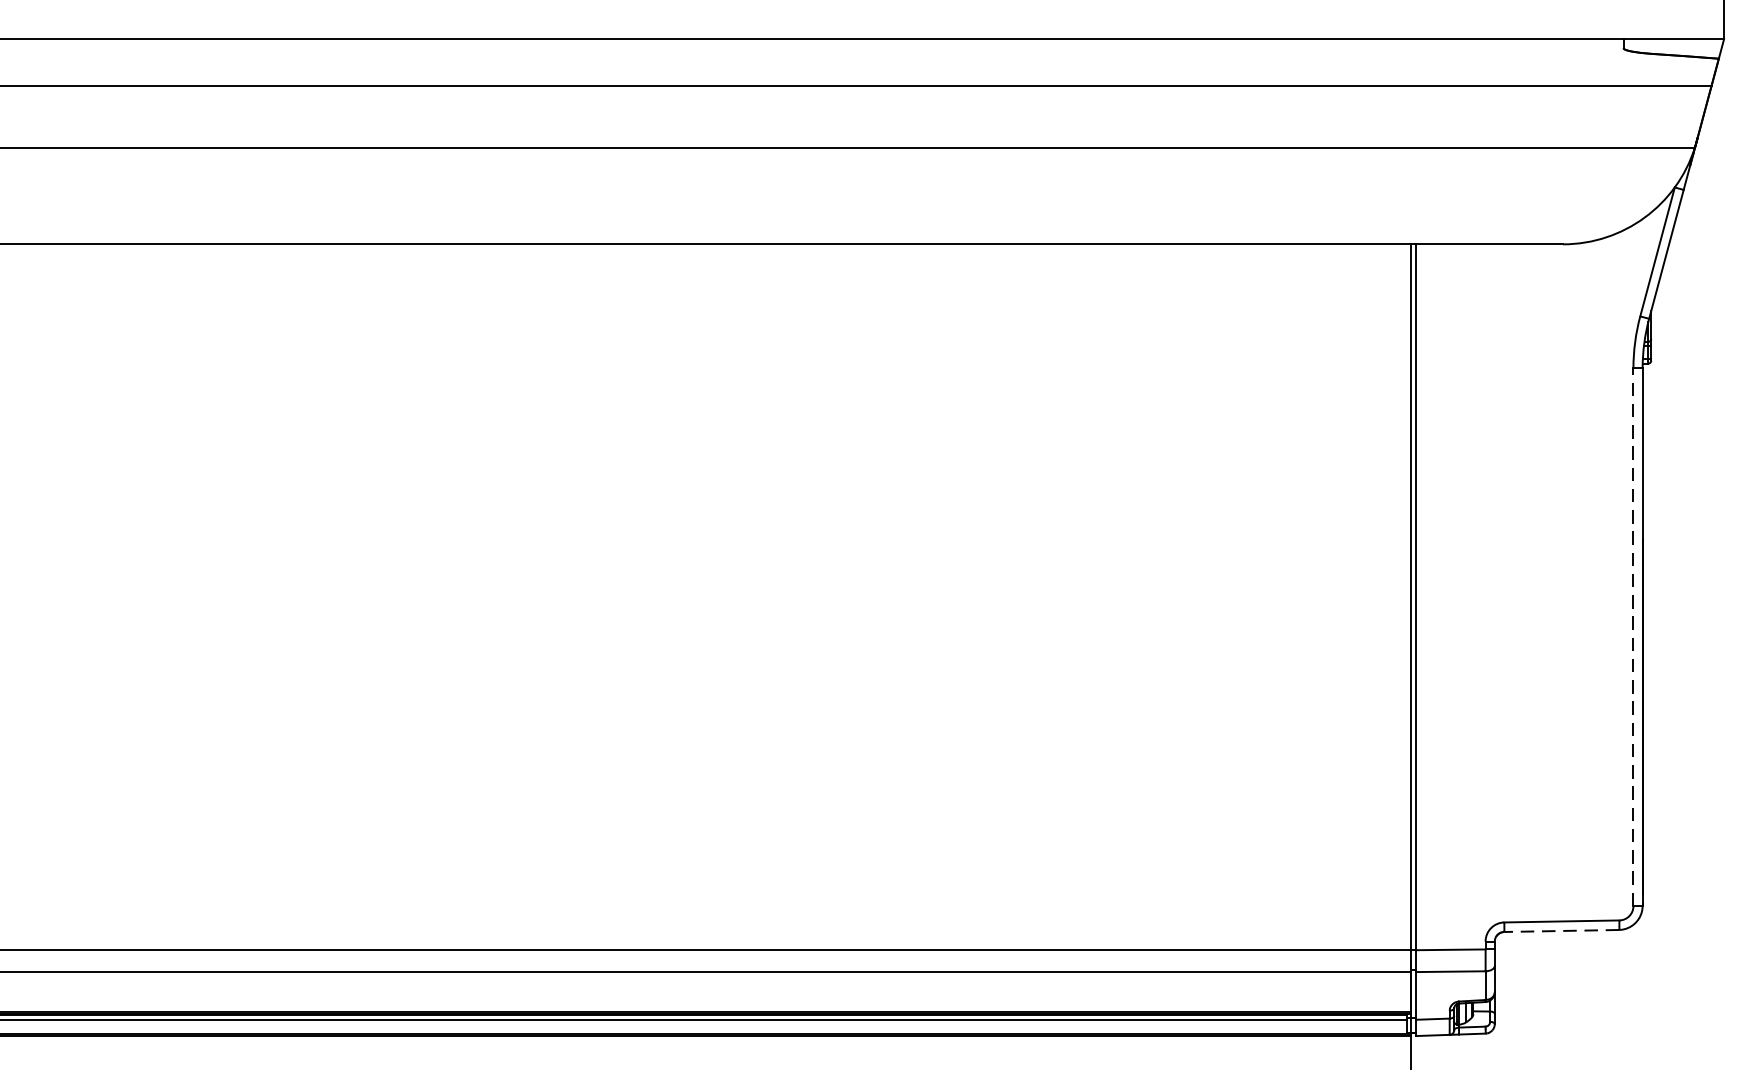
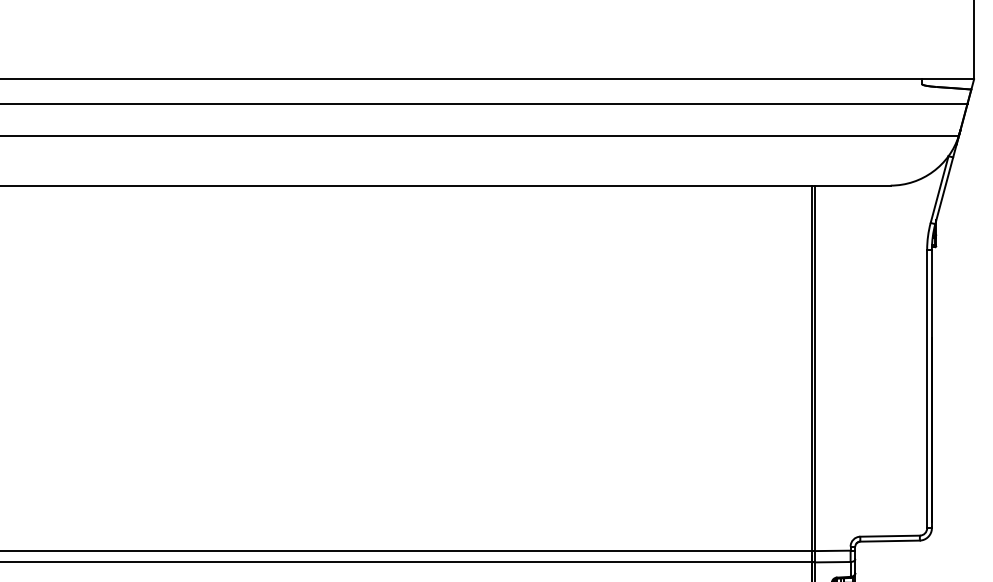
line: (1634, 636) -> (927, 388), dashed -> solid
line: (1562, 931) -> (890, 541), dashed -> solid

